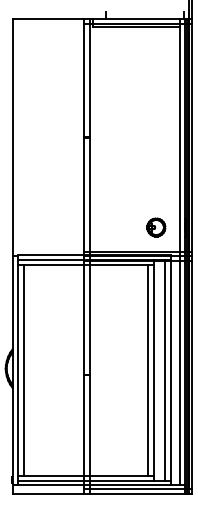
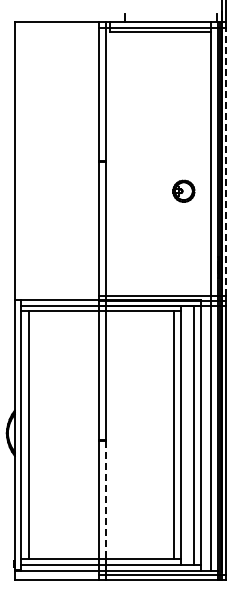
line: (192, 137) -> (226, 161), solid -> dashed
part: (155, 226) -> (183, 190), moved
line: (89, 425) -> (105, 500), solid -> dashed

